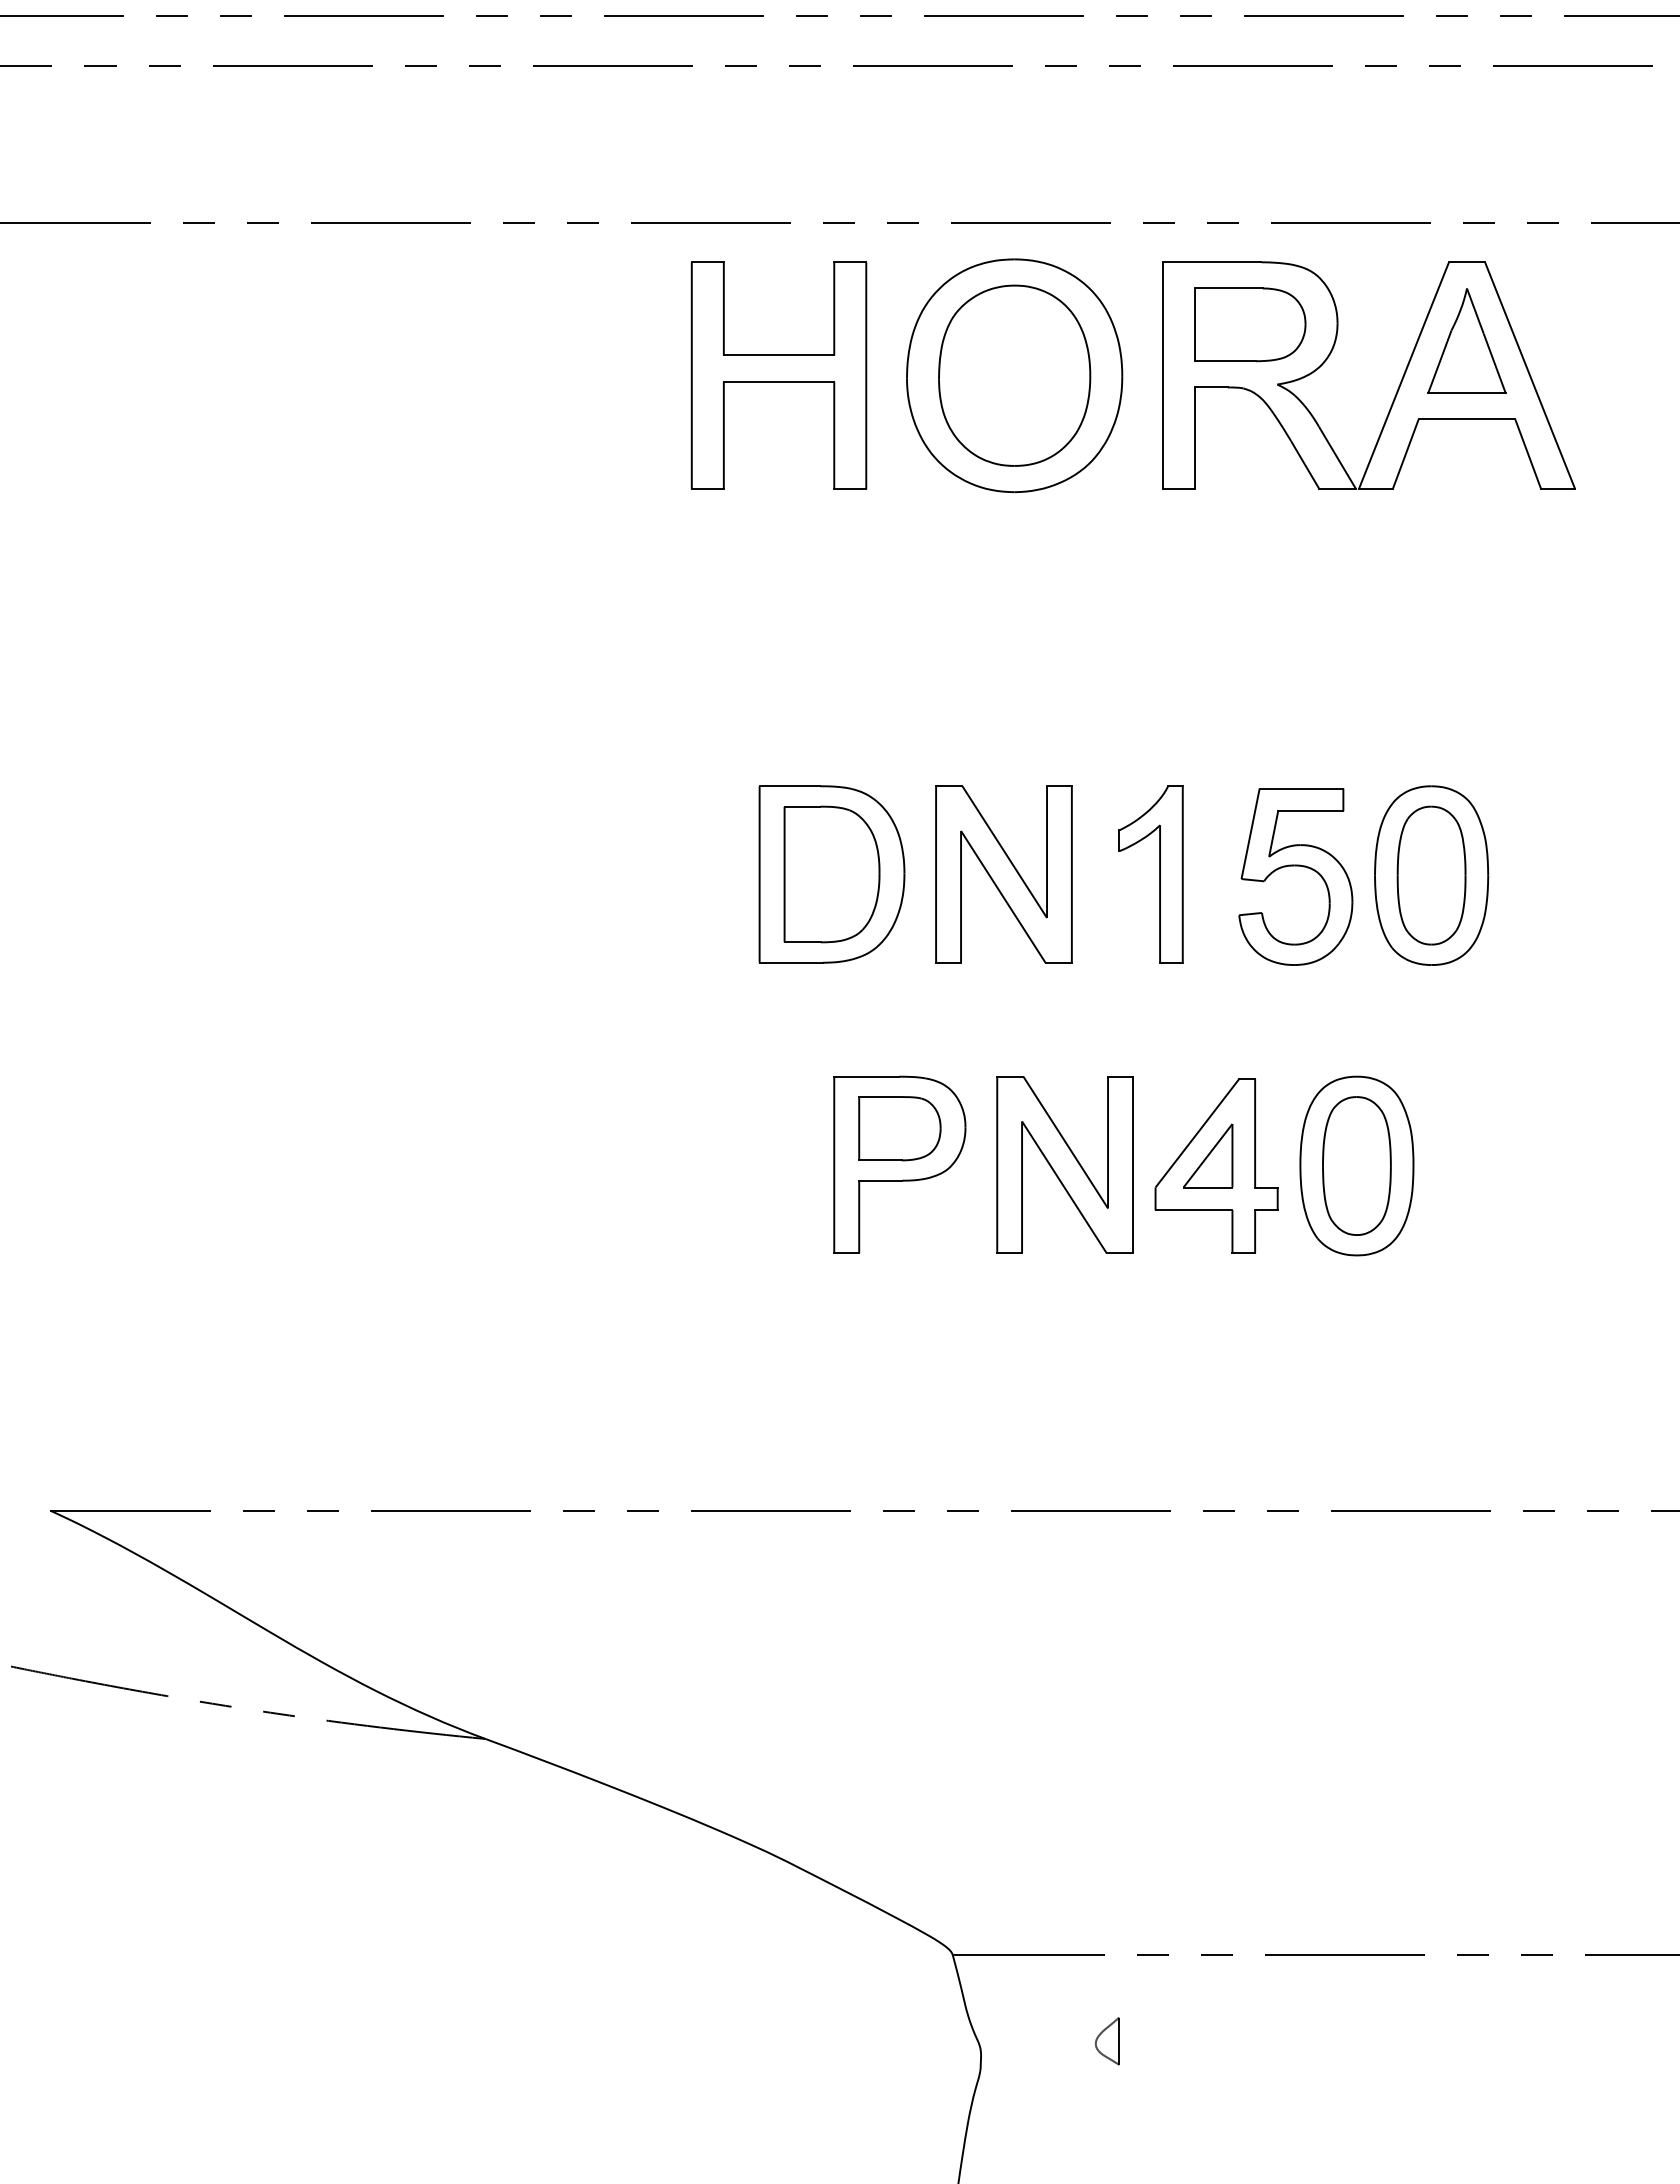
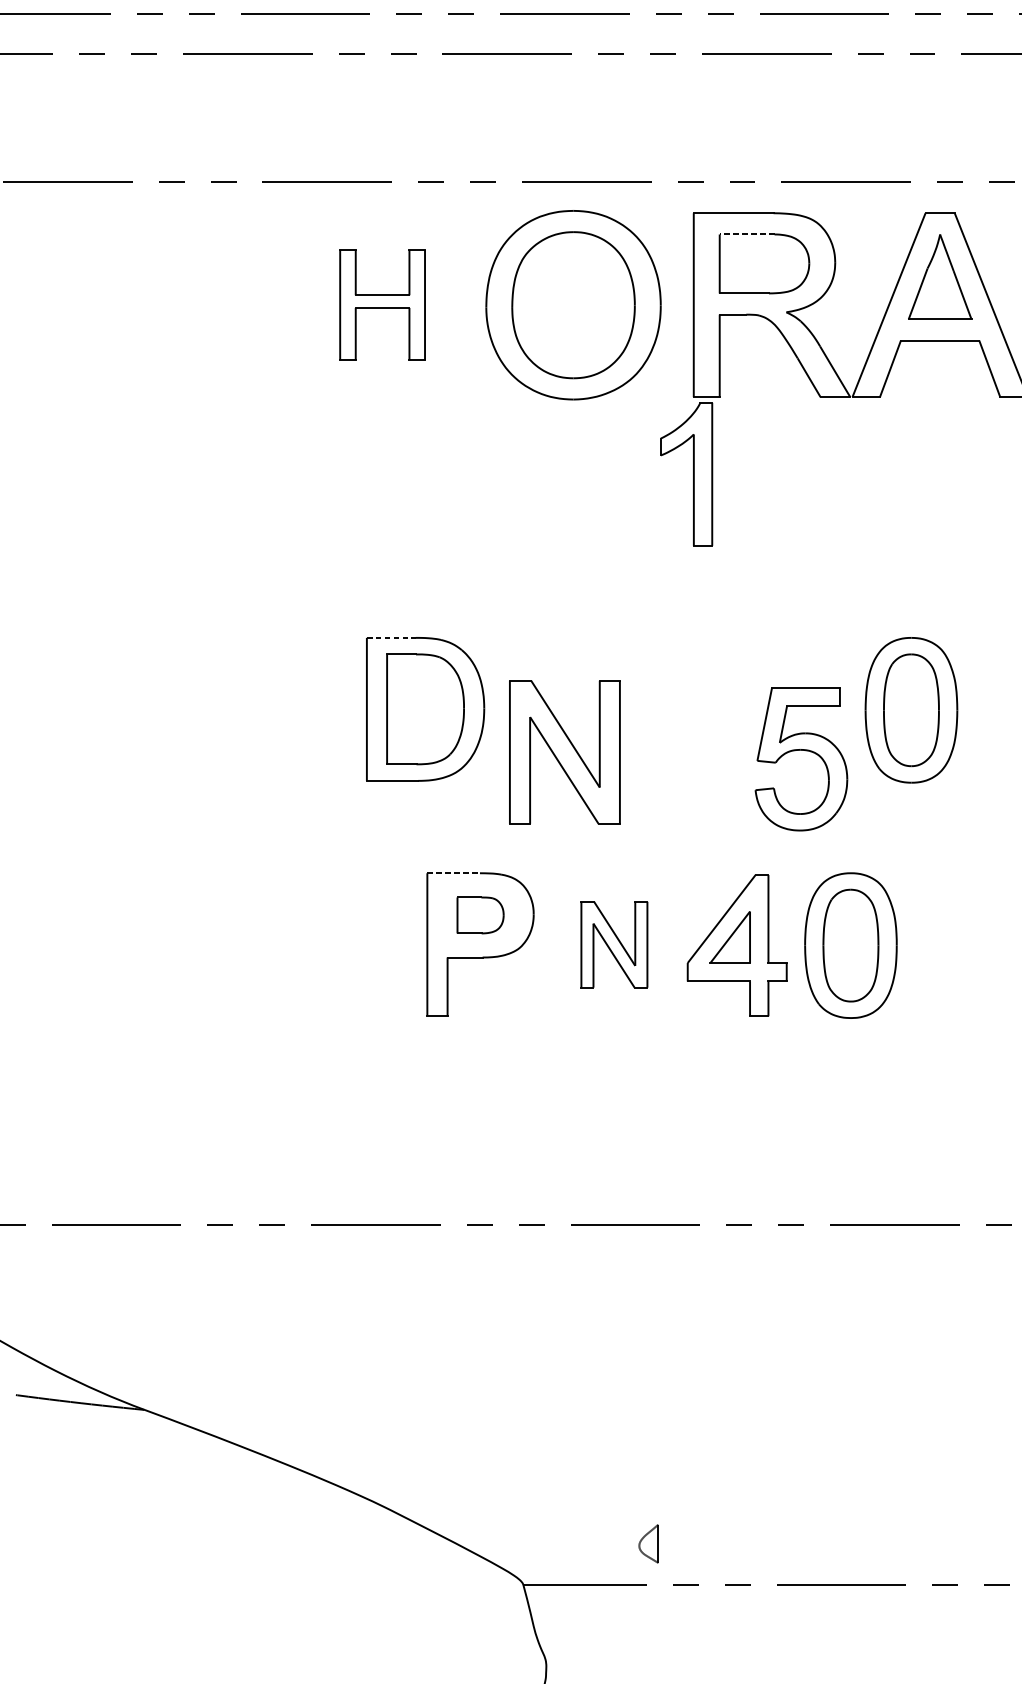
line: (1228, 288) -> (746, 234), solid -> dashed
part: (778, 375) -> (382, 304), size x0.6
line: (790, 786) -> (391, 638), solid -> dashed
part: (1295, 866) -> (801, 750), moved
part: (1003, 874) -> (564, 752), moved
part: (1159, 874) -> (693, 474), moved
line: (867, 1076) -> (454, 873), solid -> dashed
part: (899, 1128) -> (480, 915), size x0.7
part: (1064, 1164) -> (613, 944), size x0.6
part: (1106, 2041) -> (647, 1544), moved

